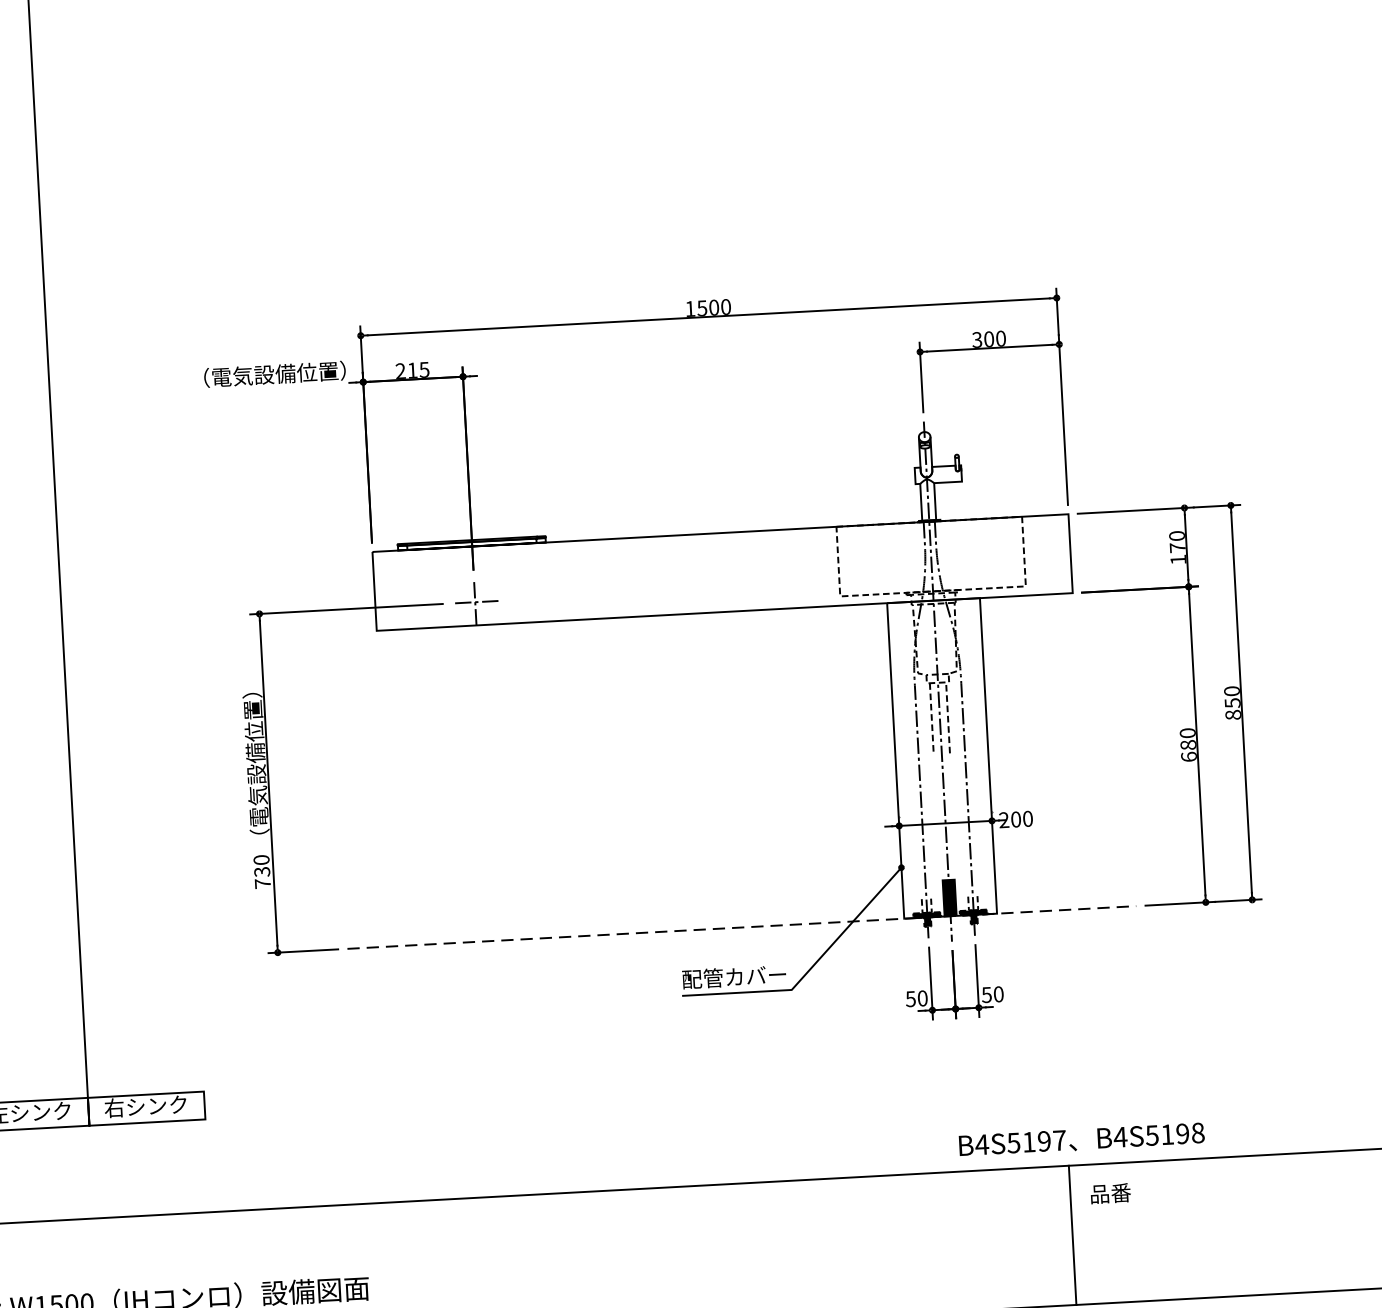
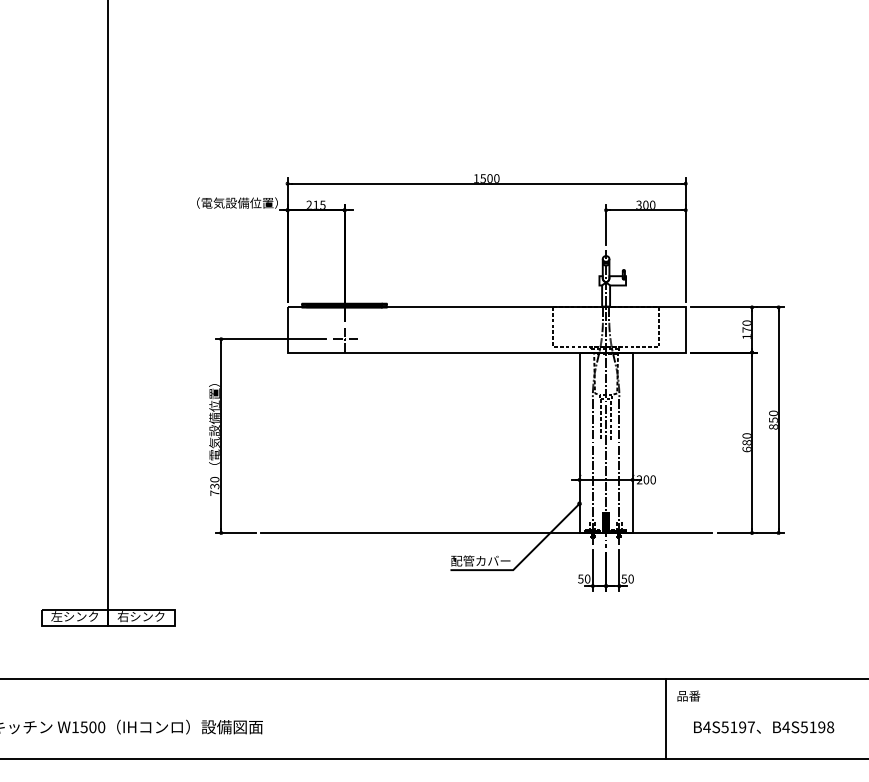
line: (741, 926) -> (486, 532), dashed -> solid
text: (1082, 1139) -> (764, 727), moved

